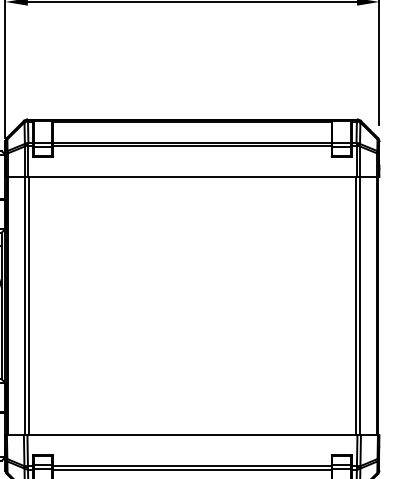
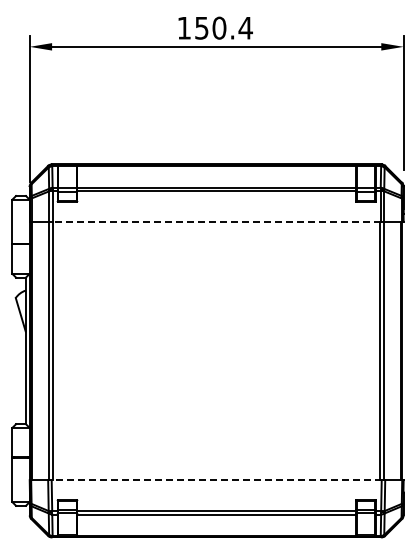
line: (192, 176) -> (216, 221), solid -> dashed
line: (192, 435) -> (216, 480), solid -> dashed

